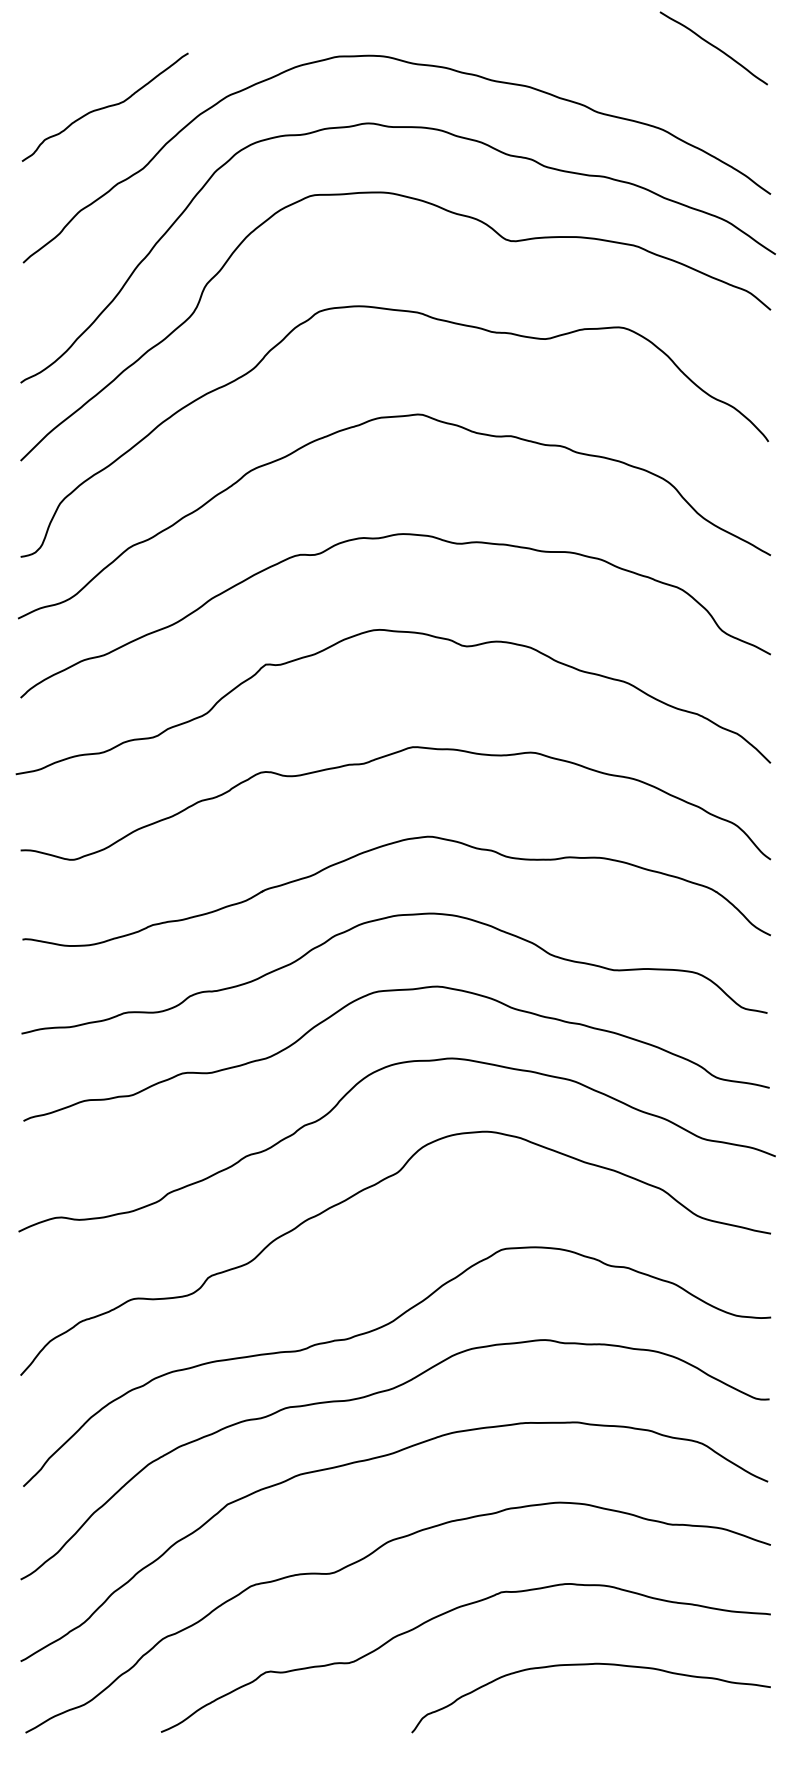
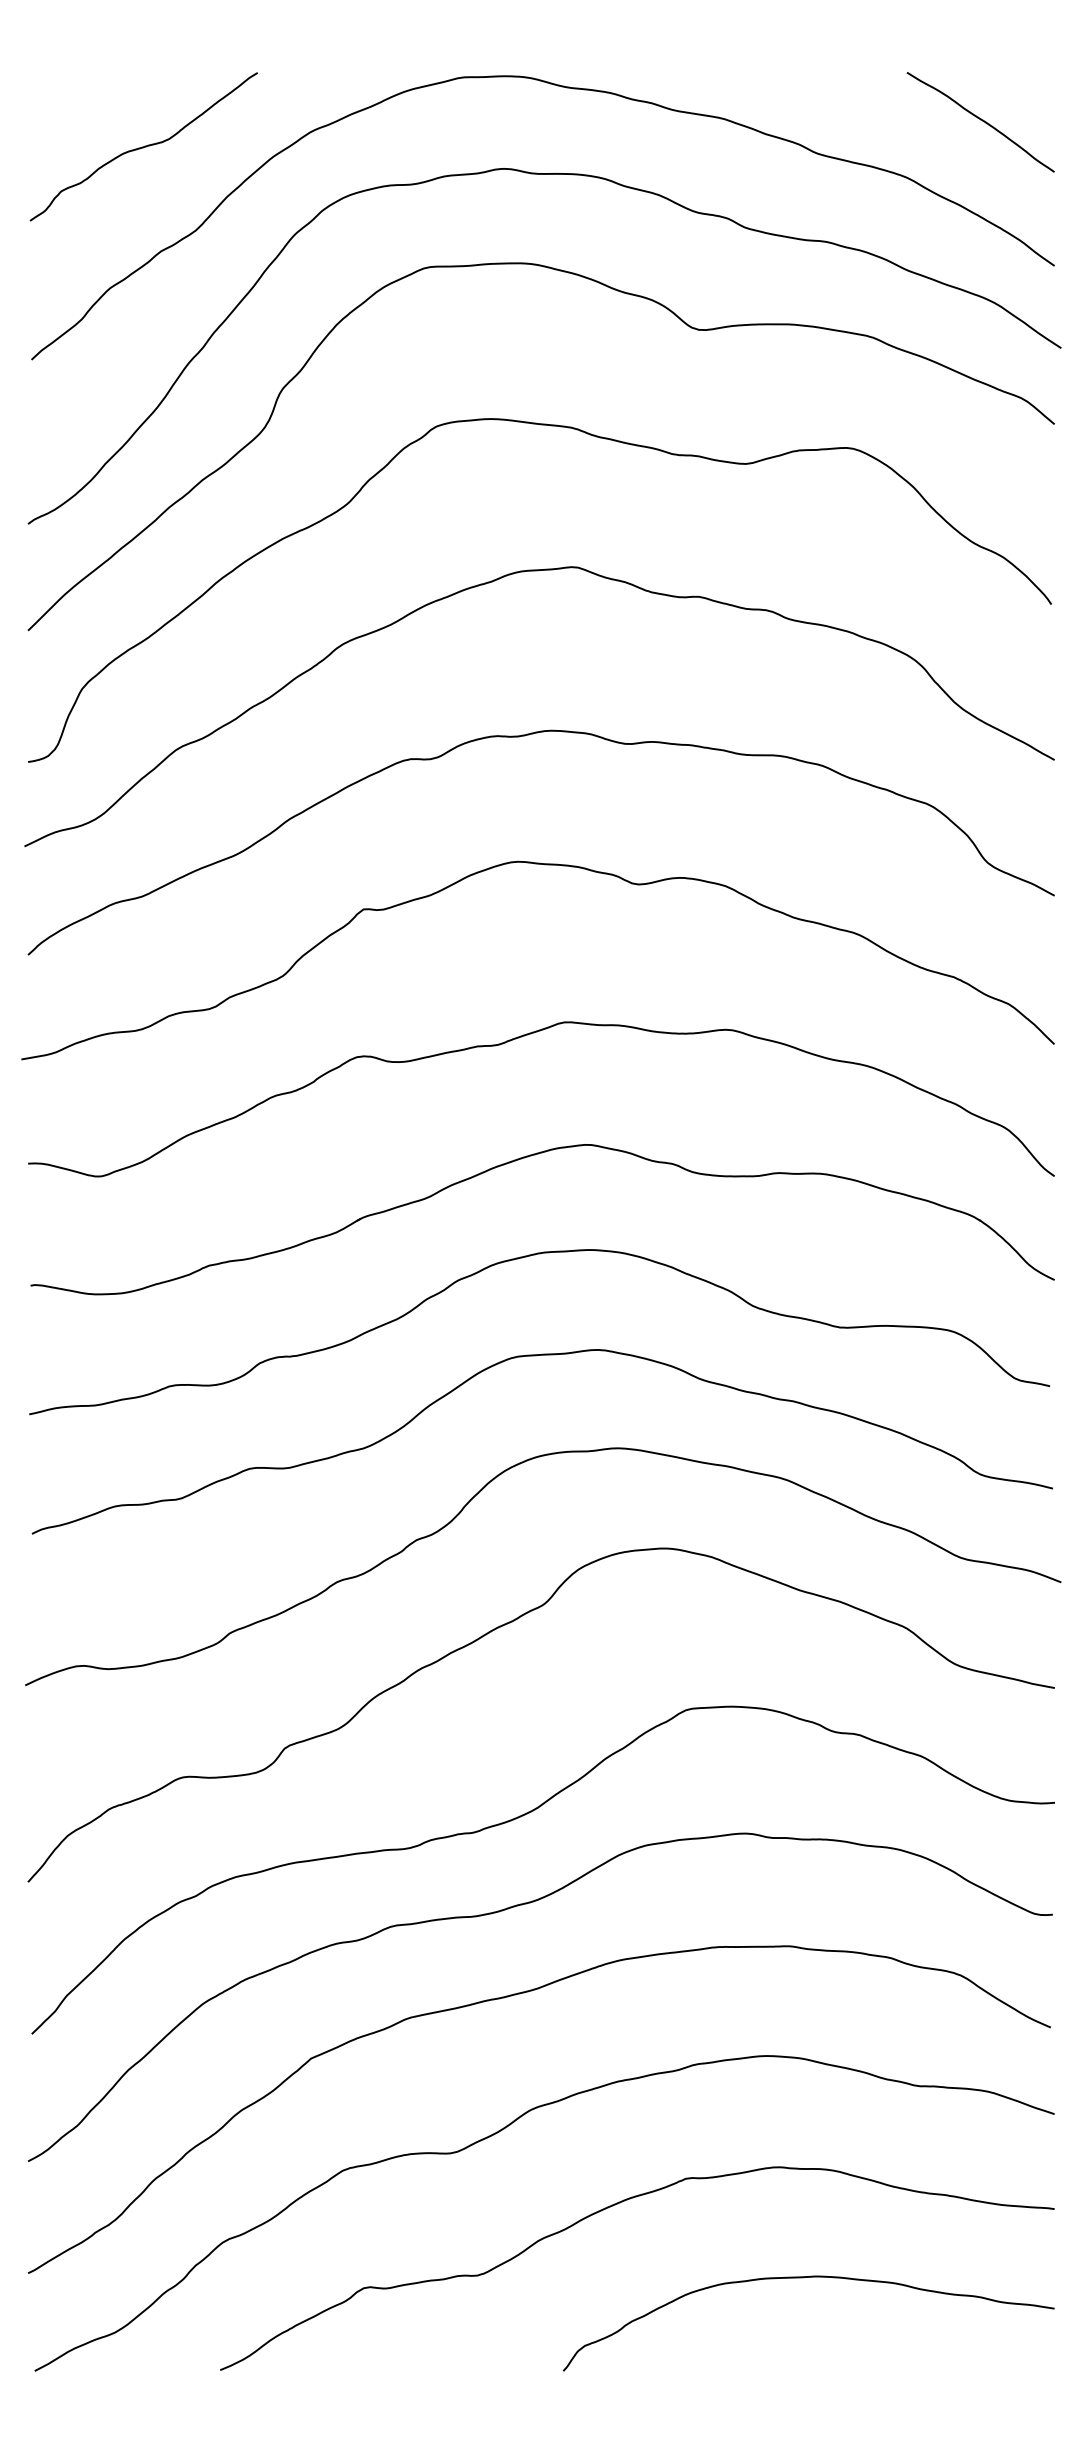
curve: (713, 47) -> (980, 121), moved

